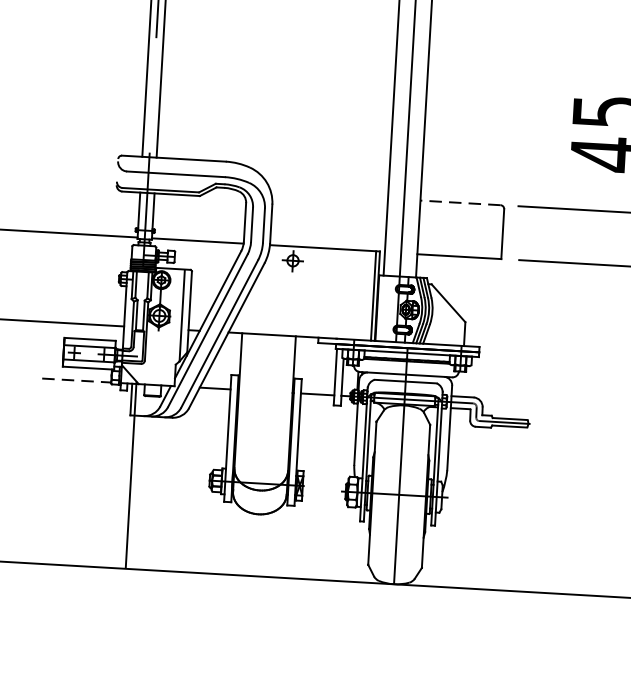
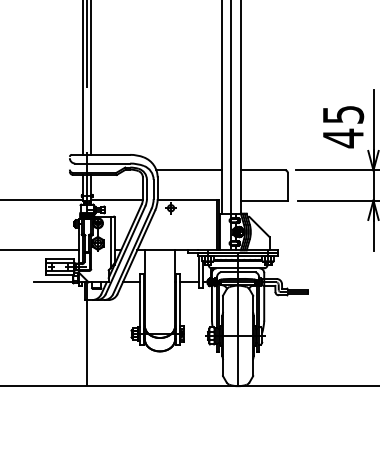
line: (329, 195) -> (189, 170), added
line: (461, 203) -> (263, 170), dashed -> solid
line: (78, 380) -> (54, 282), dashed -> solid

